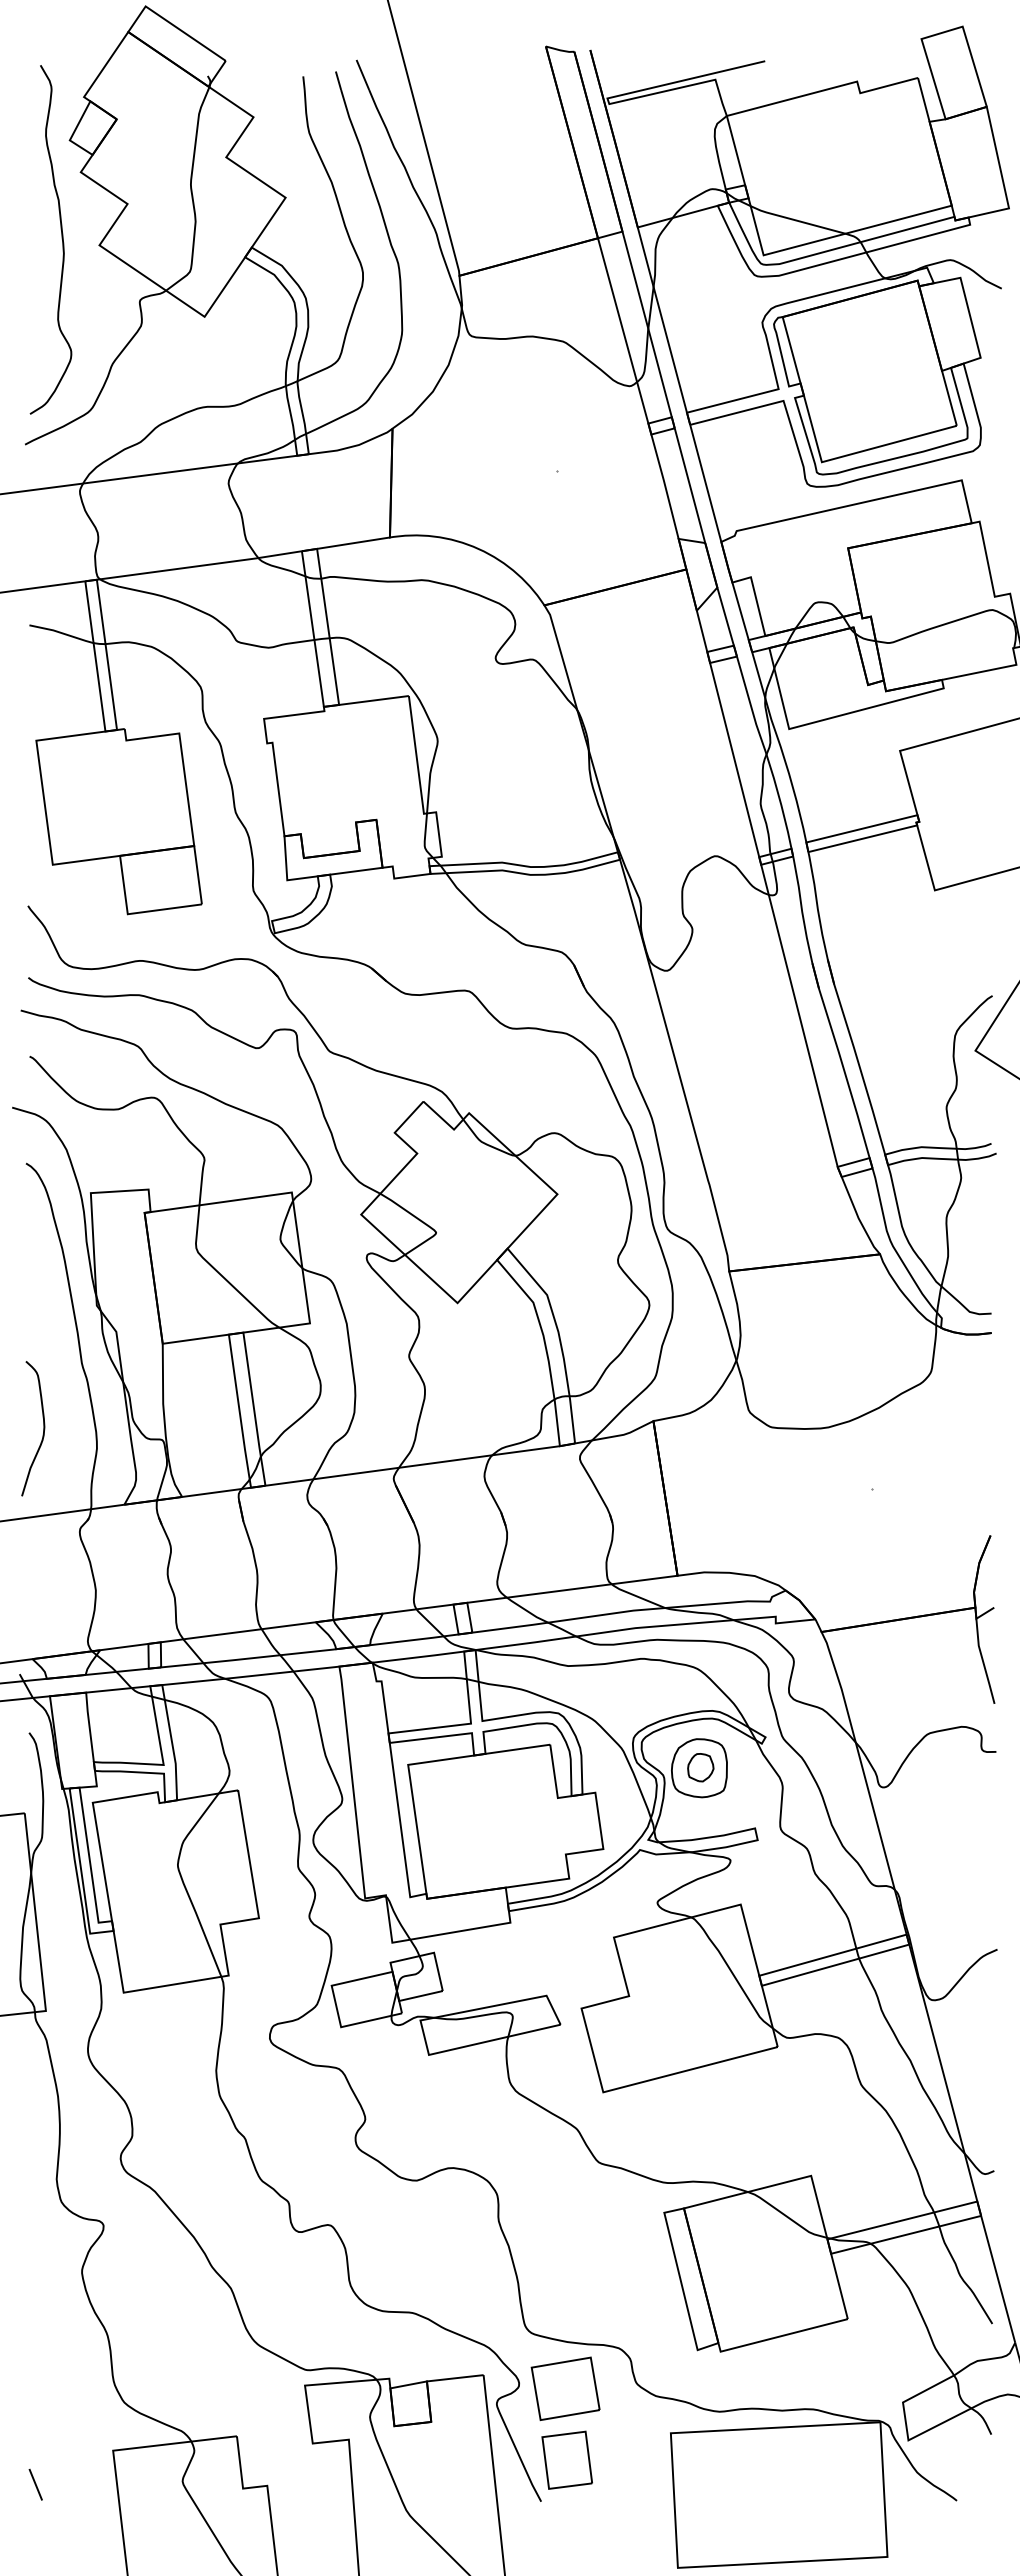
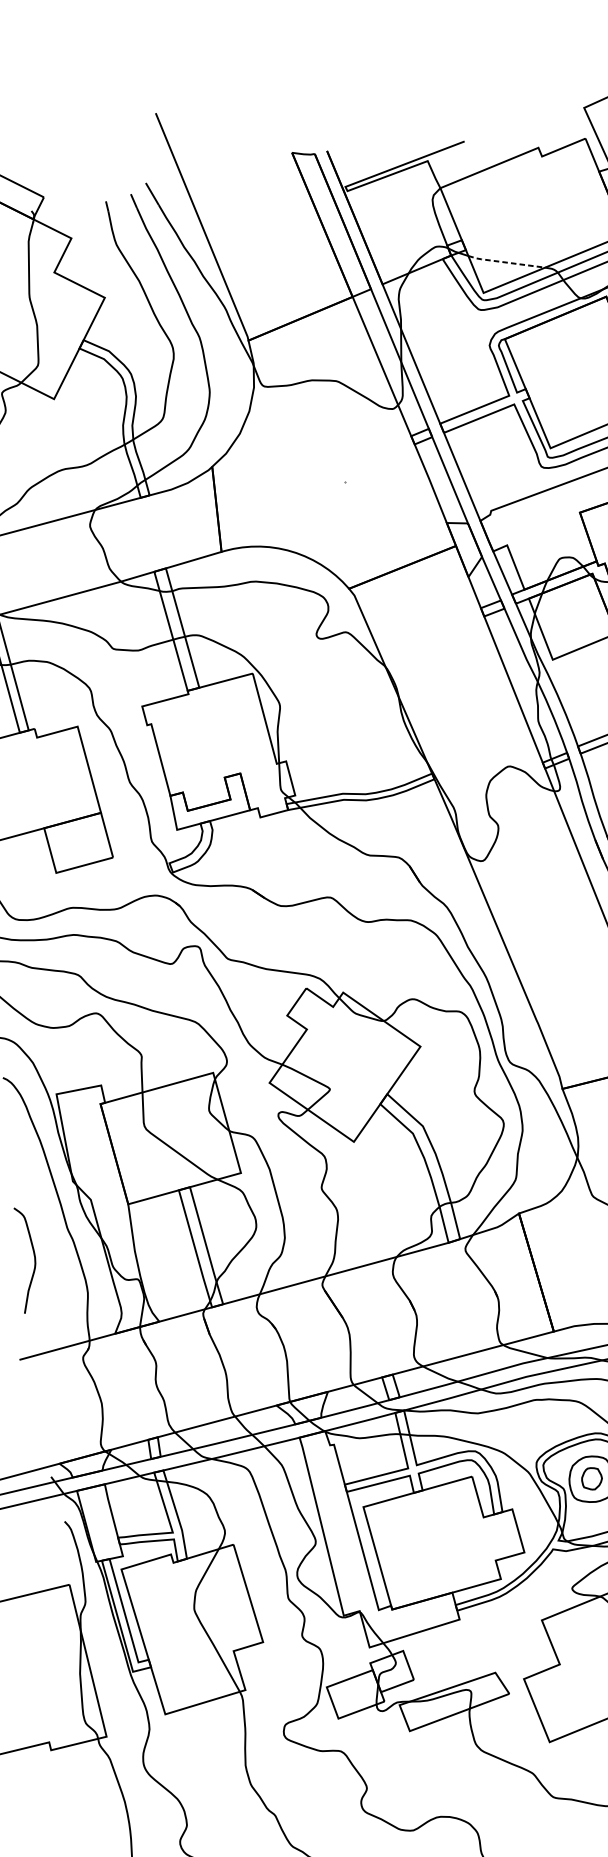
line: (796, 220) -> (505, 262), solid -> dashed
curve: (43, 1428) -> (34, 1258), moved

